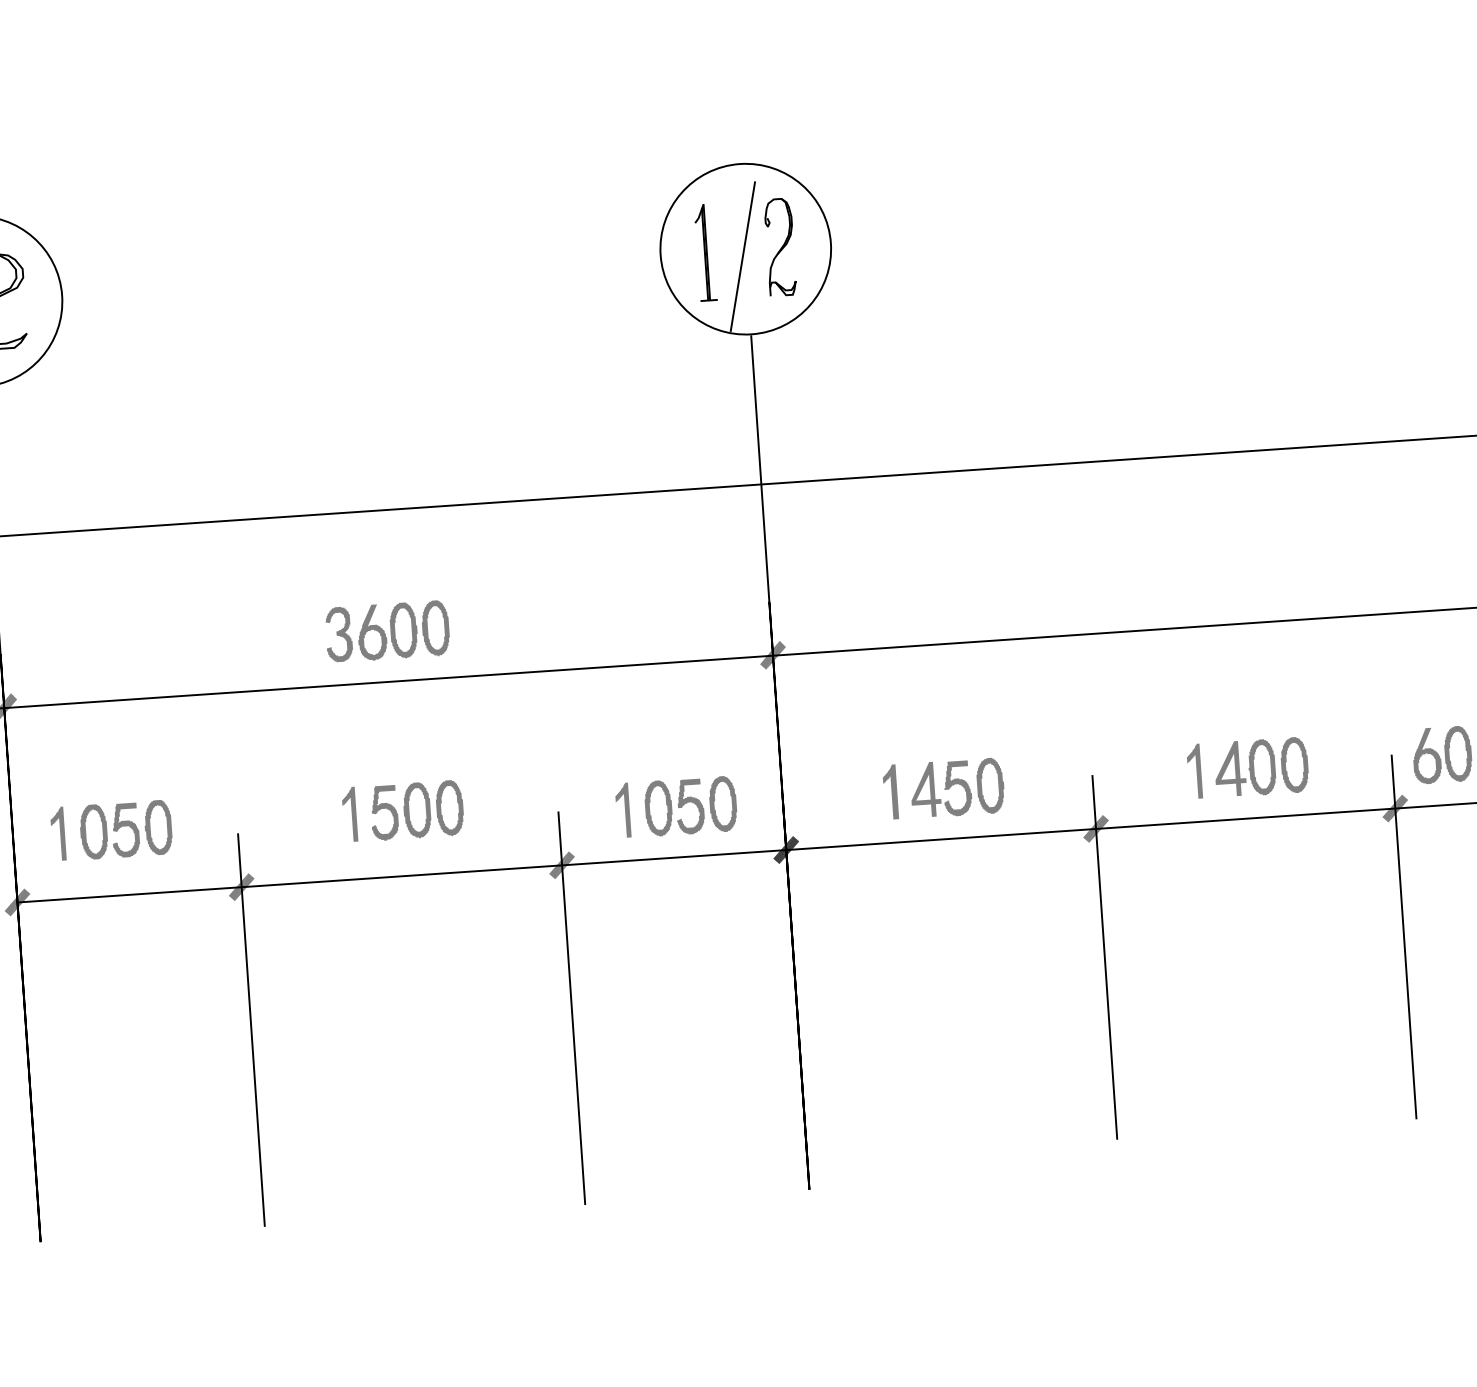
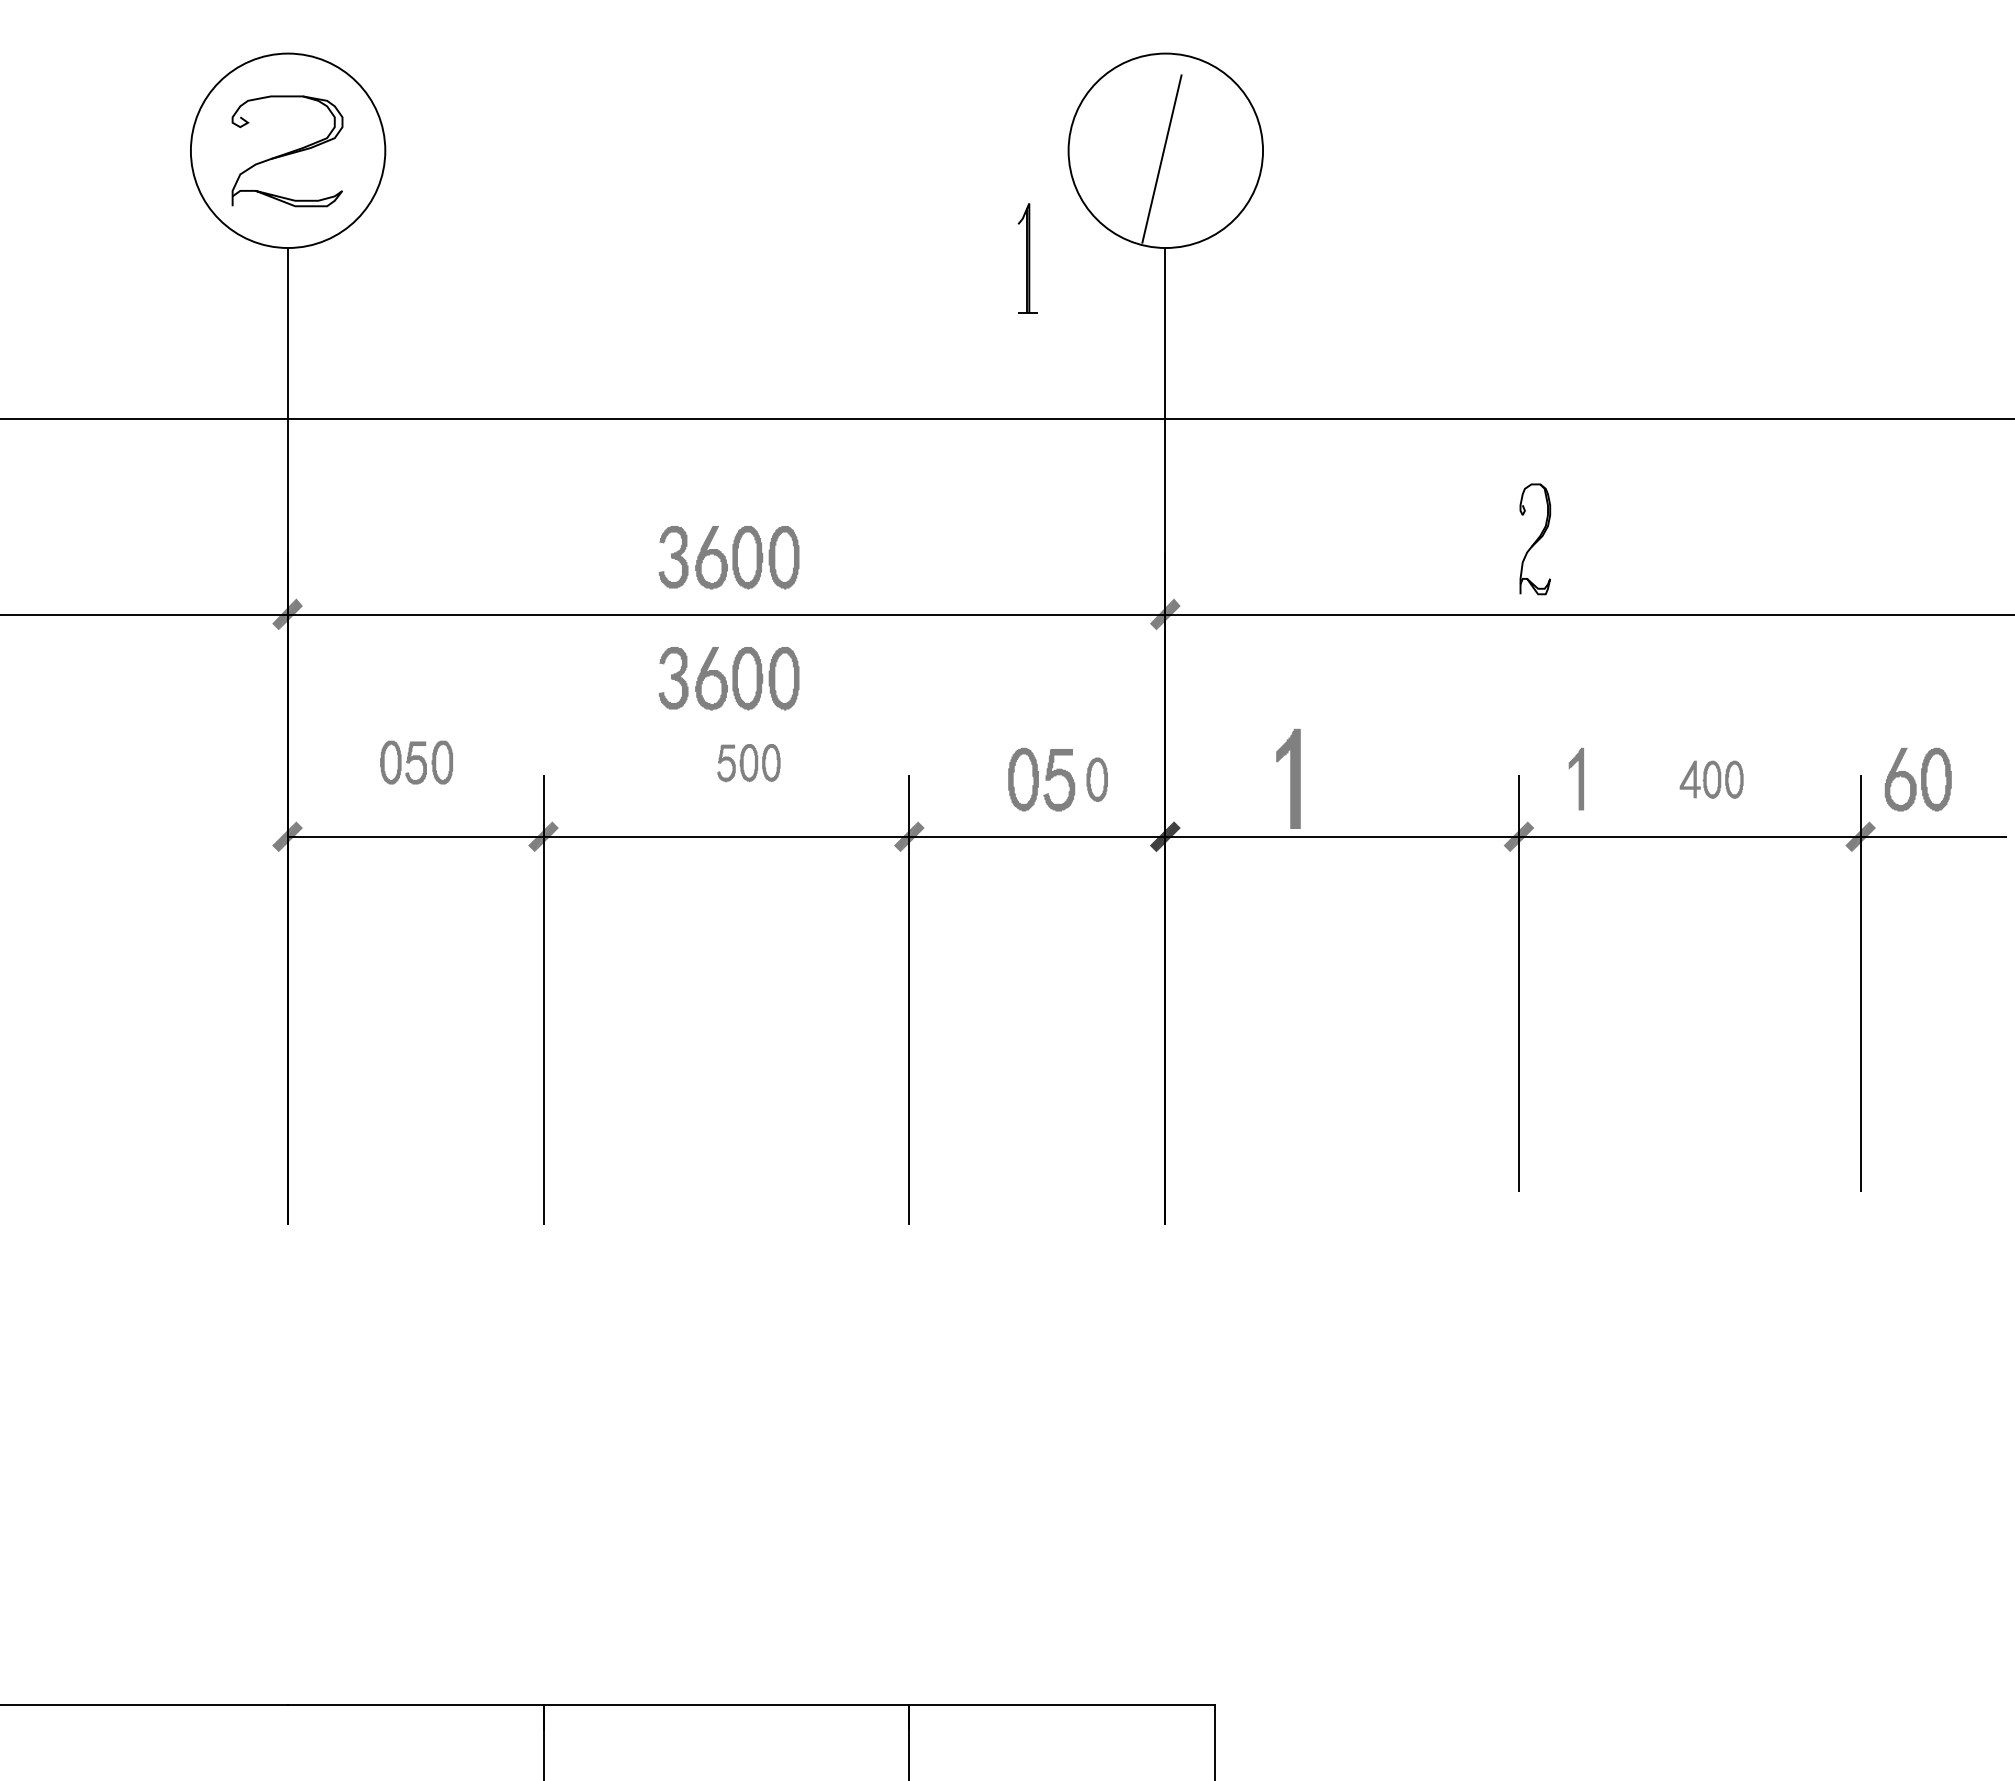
part: (780, 247) -> (1535, 539), moved
part: (705, 252) -> (1027, 258), moved
part: (395, 737) -> (729, 678), added
part: (1261, 767) -> (1711, 779), size x0.6
part: (1193, 771) -> (1575, 779), moved
part: (957, 787) -> (1364, 779), removed
part: (889, 792) -> (1287, 779), size x1.6
part: (723, 803) -> (1097, 779), size x0.7
part: (416, 809) -> (748, 762), size x0.6
fill: (622, 809) -> (982, 778), removed
fill: (349, 814) -> (671, 762), removed
part: (126, 829) -> (416, 762), size x0.7
fill: (57, 833) -> (338, 761), removed

